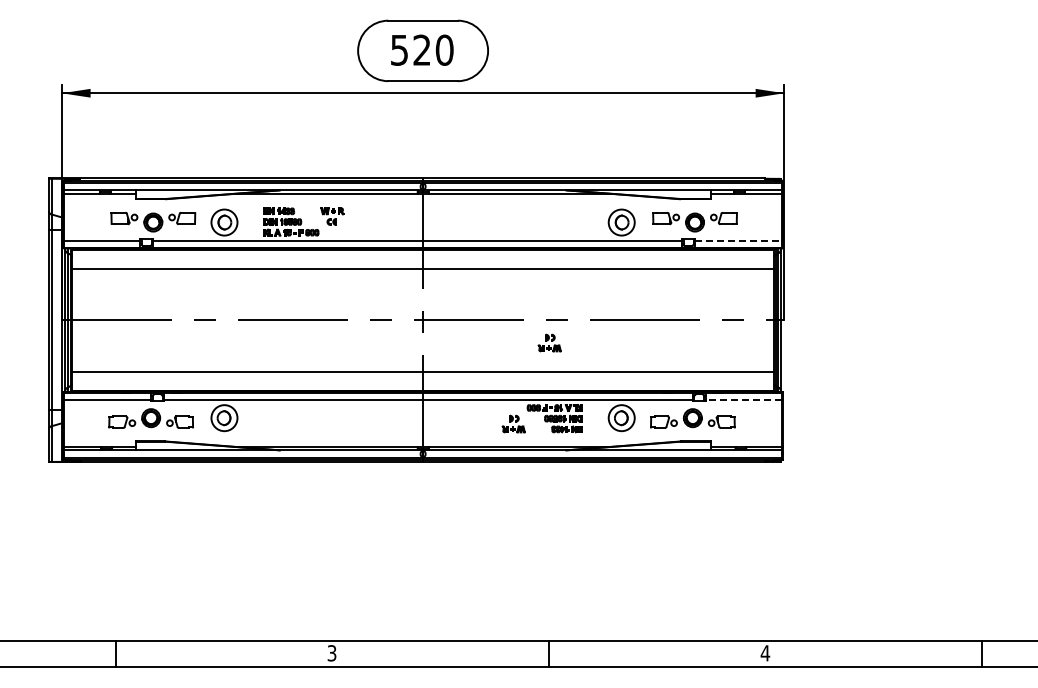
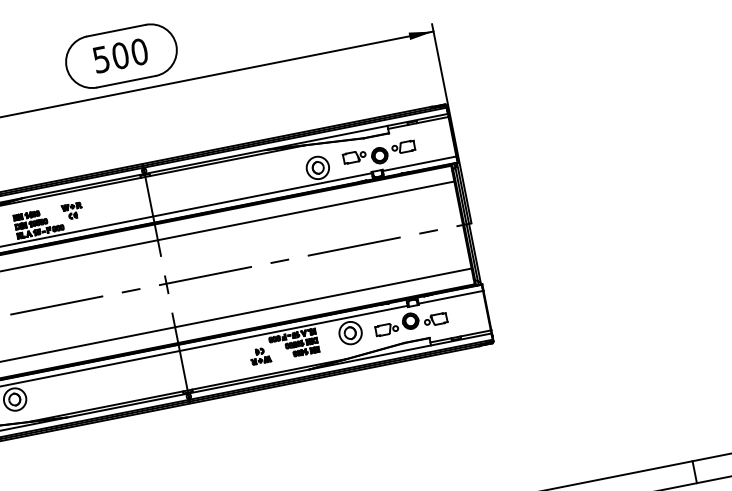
text: (422, 49) -> (120, 55), 520 -> 500
line: (738, 240) -> (419, 163), dashed -> solid
part: (549, 342) -> (276, 281), removed
line: (743, 399) -> (450, 297), dashed -> solid

